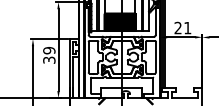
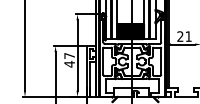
text: (49, 54) -> (69, 59), 39 -> 47

